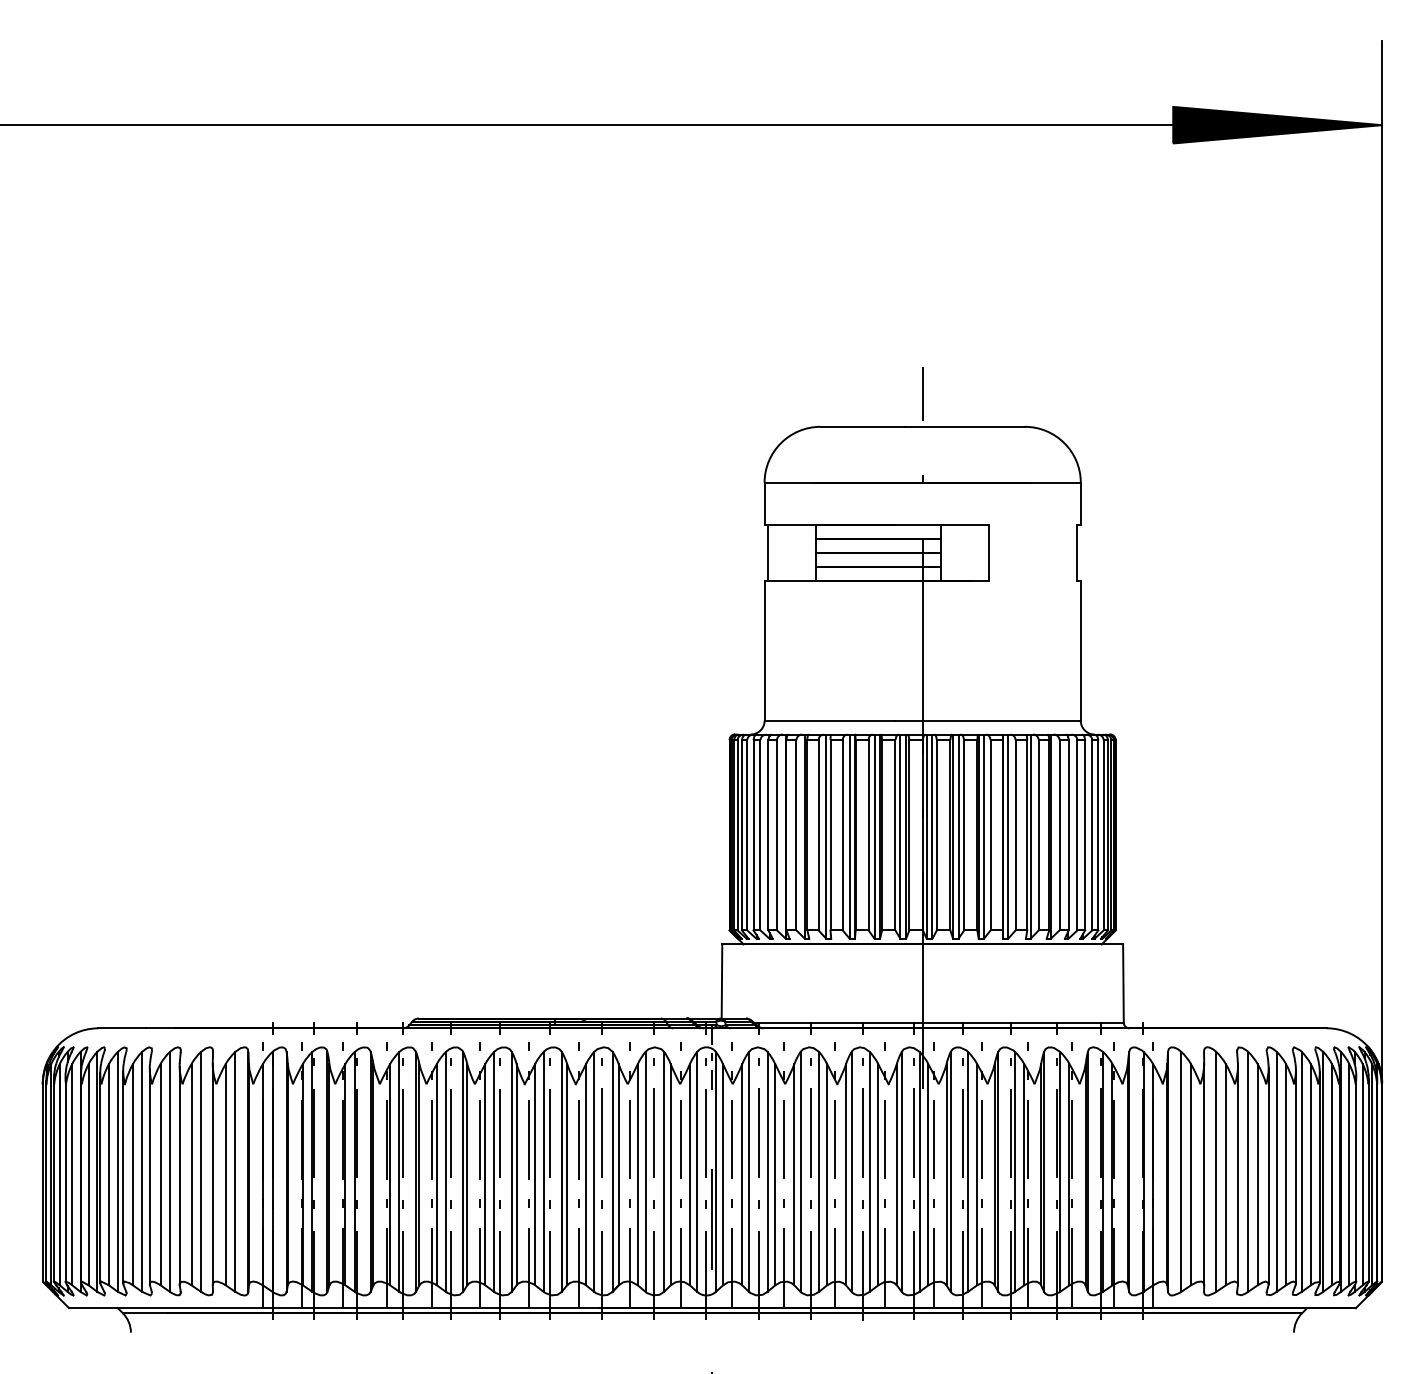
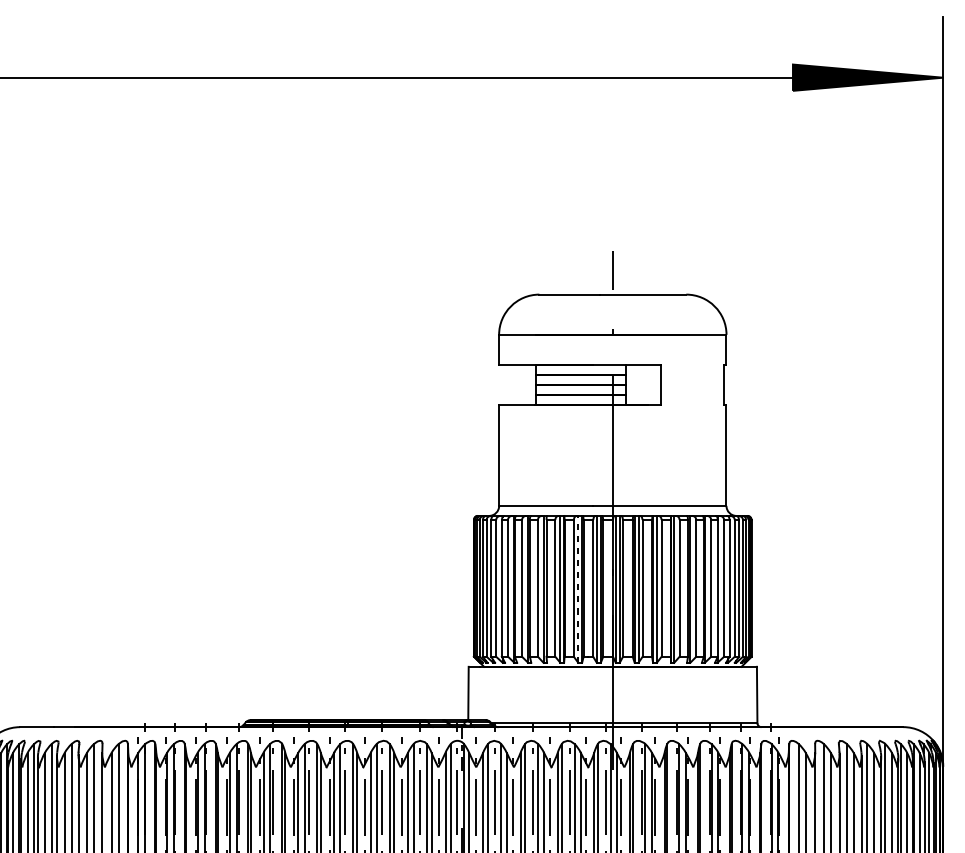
line: (768, 552) -> (501, 384), removed
line: (874, 836) -> (578, 589), solid -> dashed

